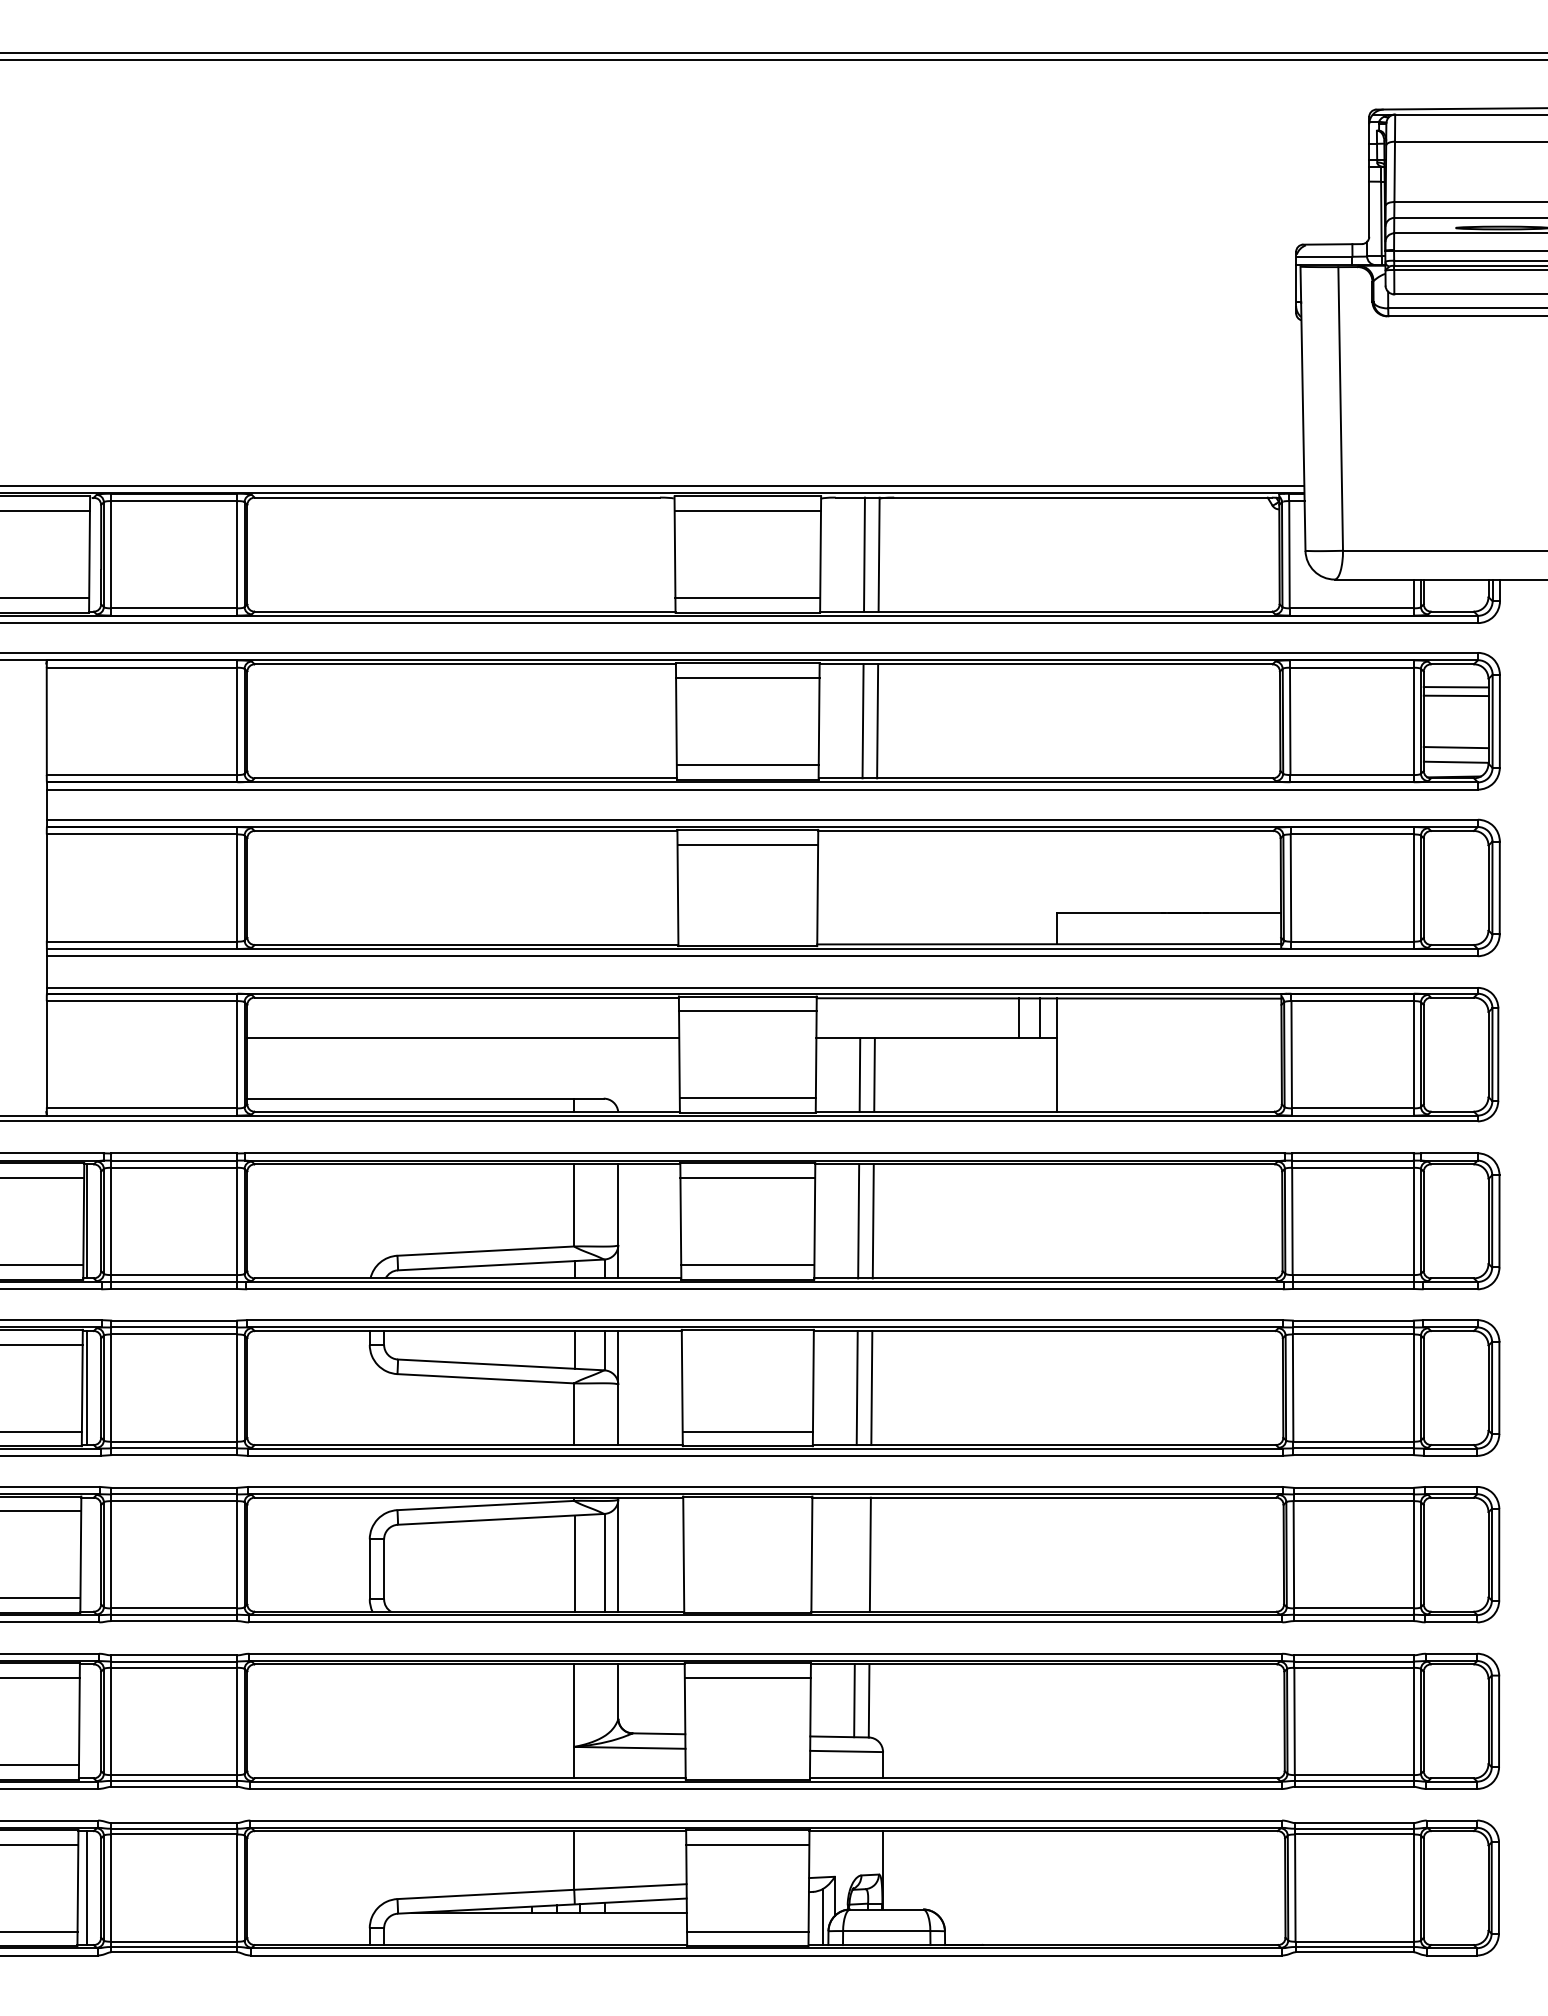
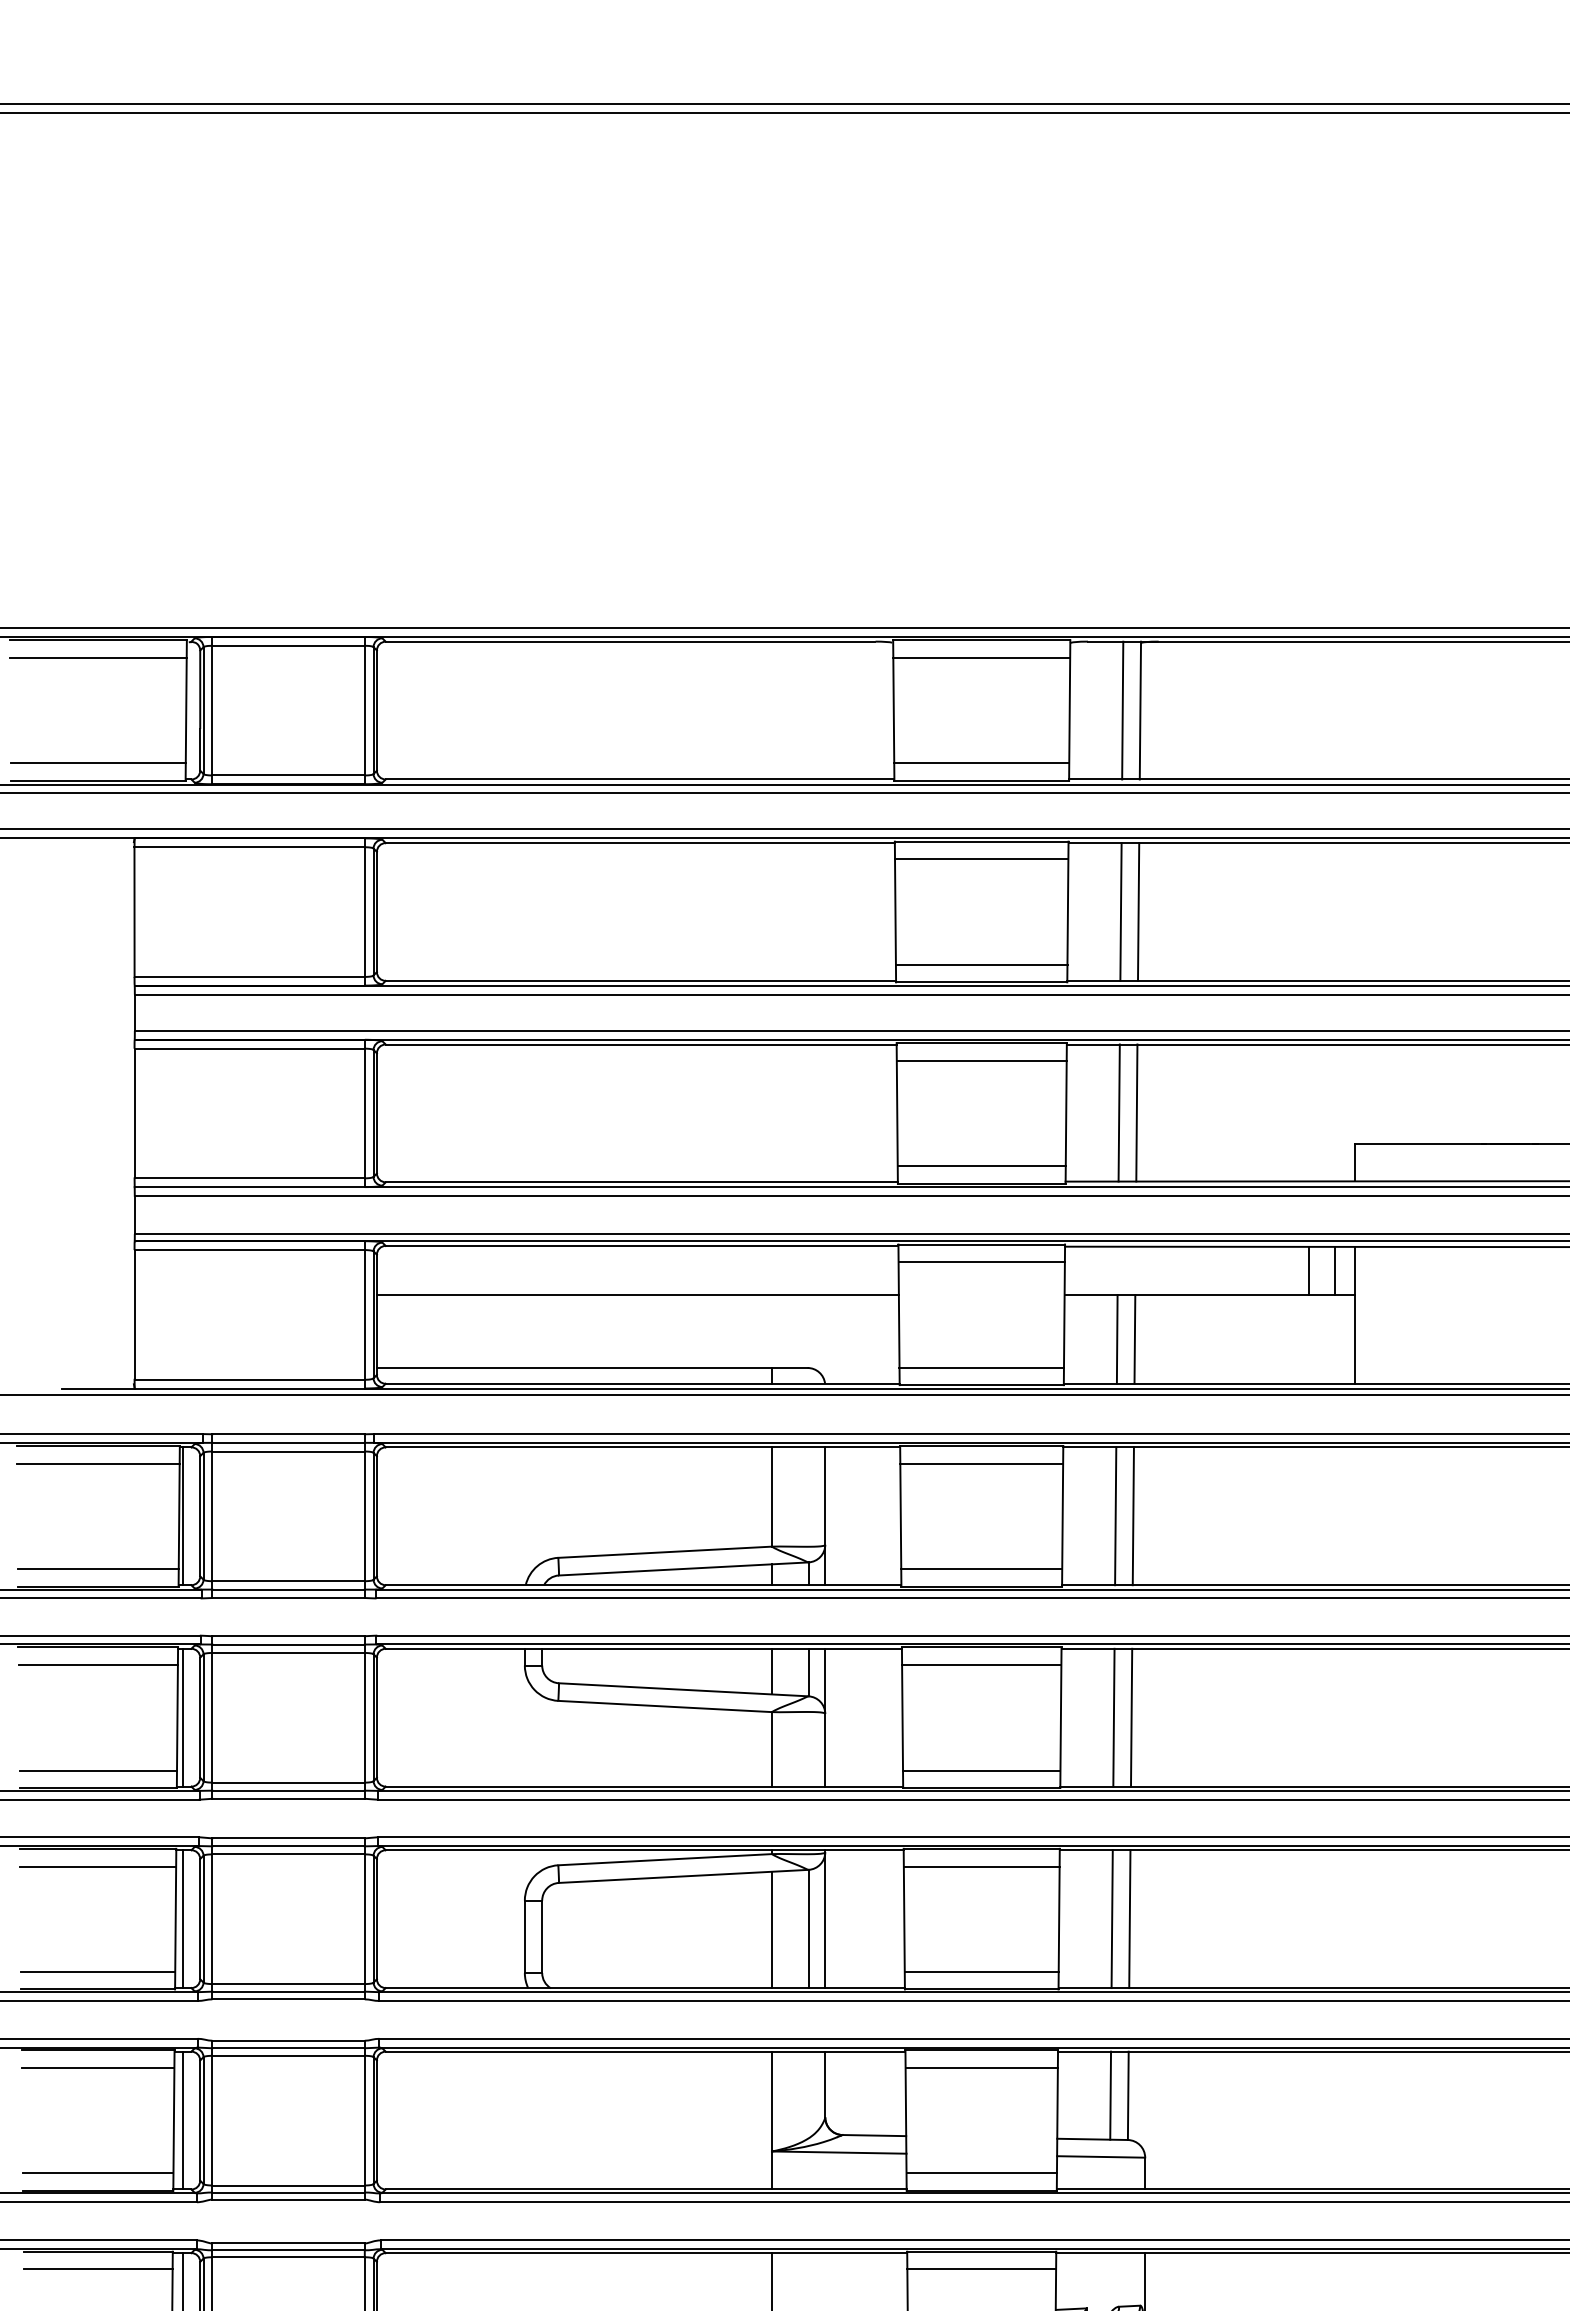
line: (861, 887) -> (1119, 1112), added
line: (875, 887) -> (1136, 1112), added
line: (747, 931) -> (981, 1165), added
line: (747, 1344) -> (981, 1665), added
line: (747, 1511) -> (981, 1866), added
line: (87, 1554) -> (183, 1918), added
line: (855, 1554) -> (1111, 1918), added
line: (747, 1598) -> (981, 1972), added
line: (87, 1721) -> (183, 2120), added
line: (747, 1765) -> (981, 2173), added

